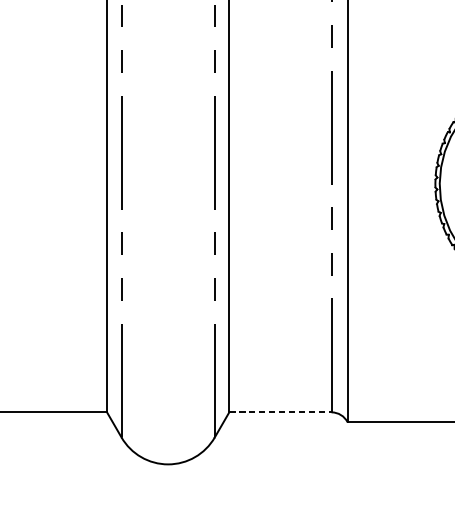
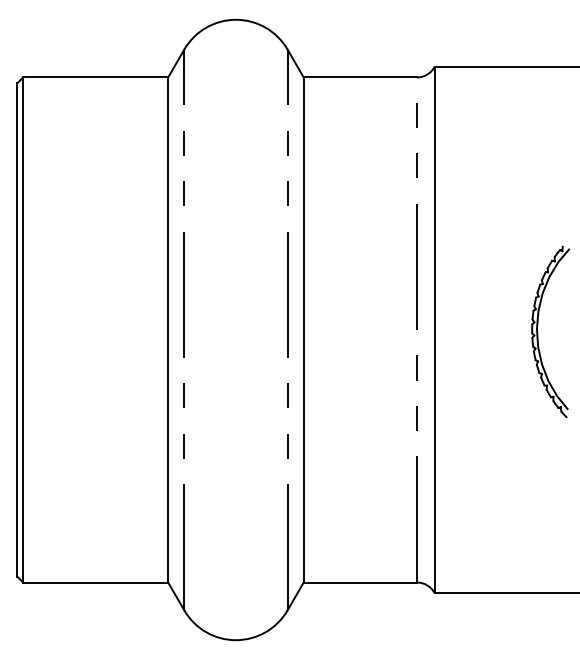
line: (280, 412) -> (360, 582), dashed -> solid

